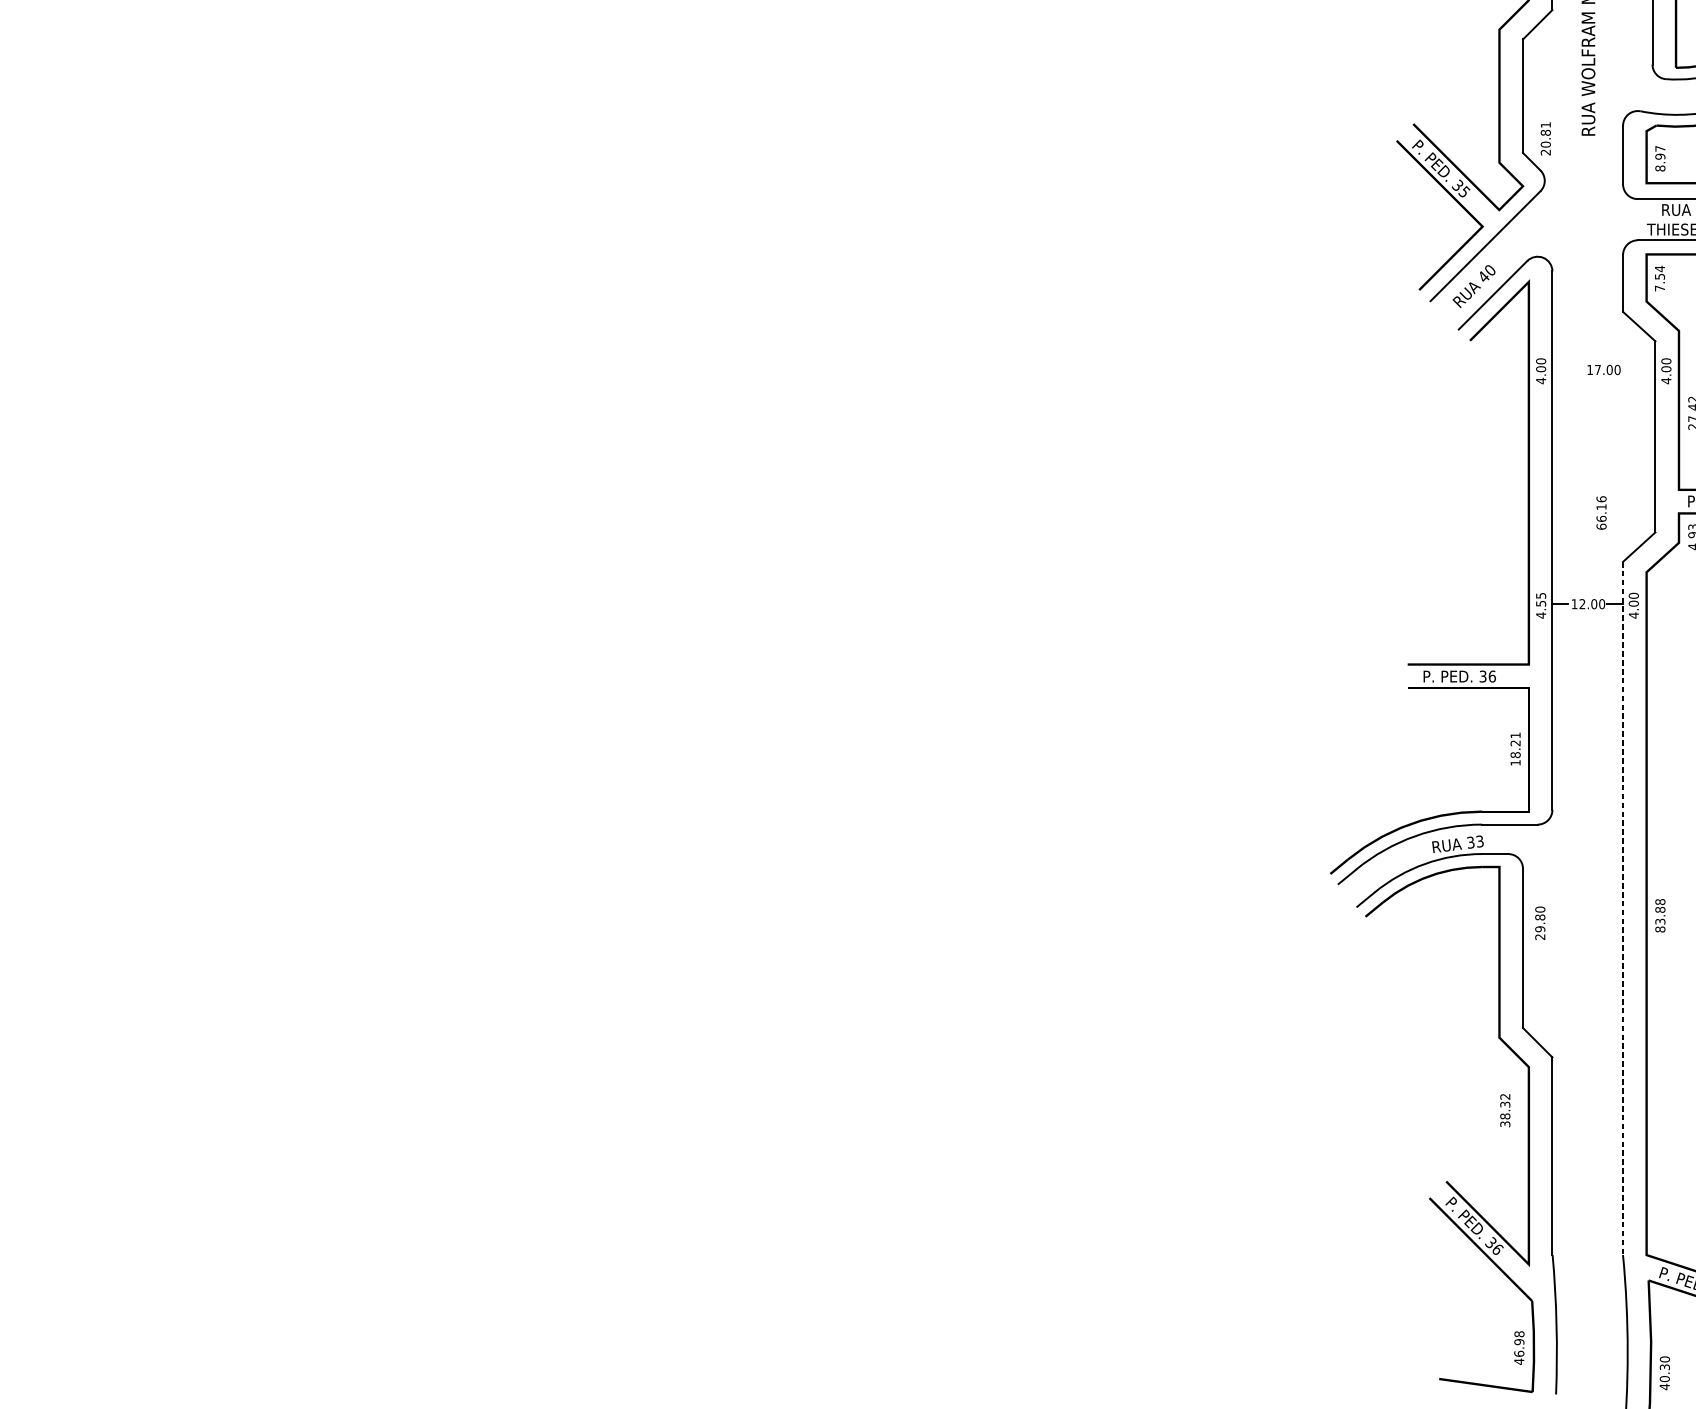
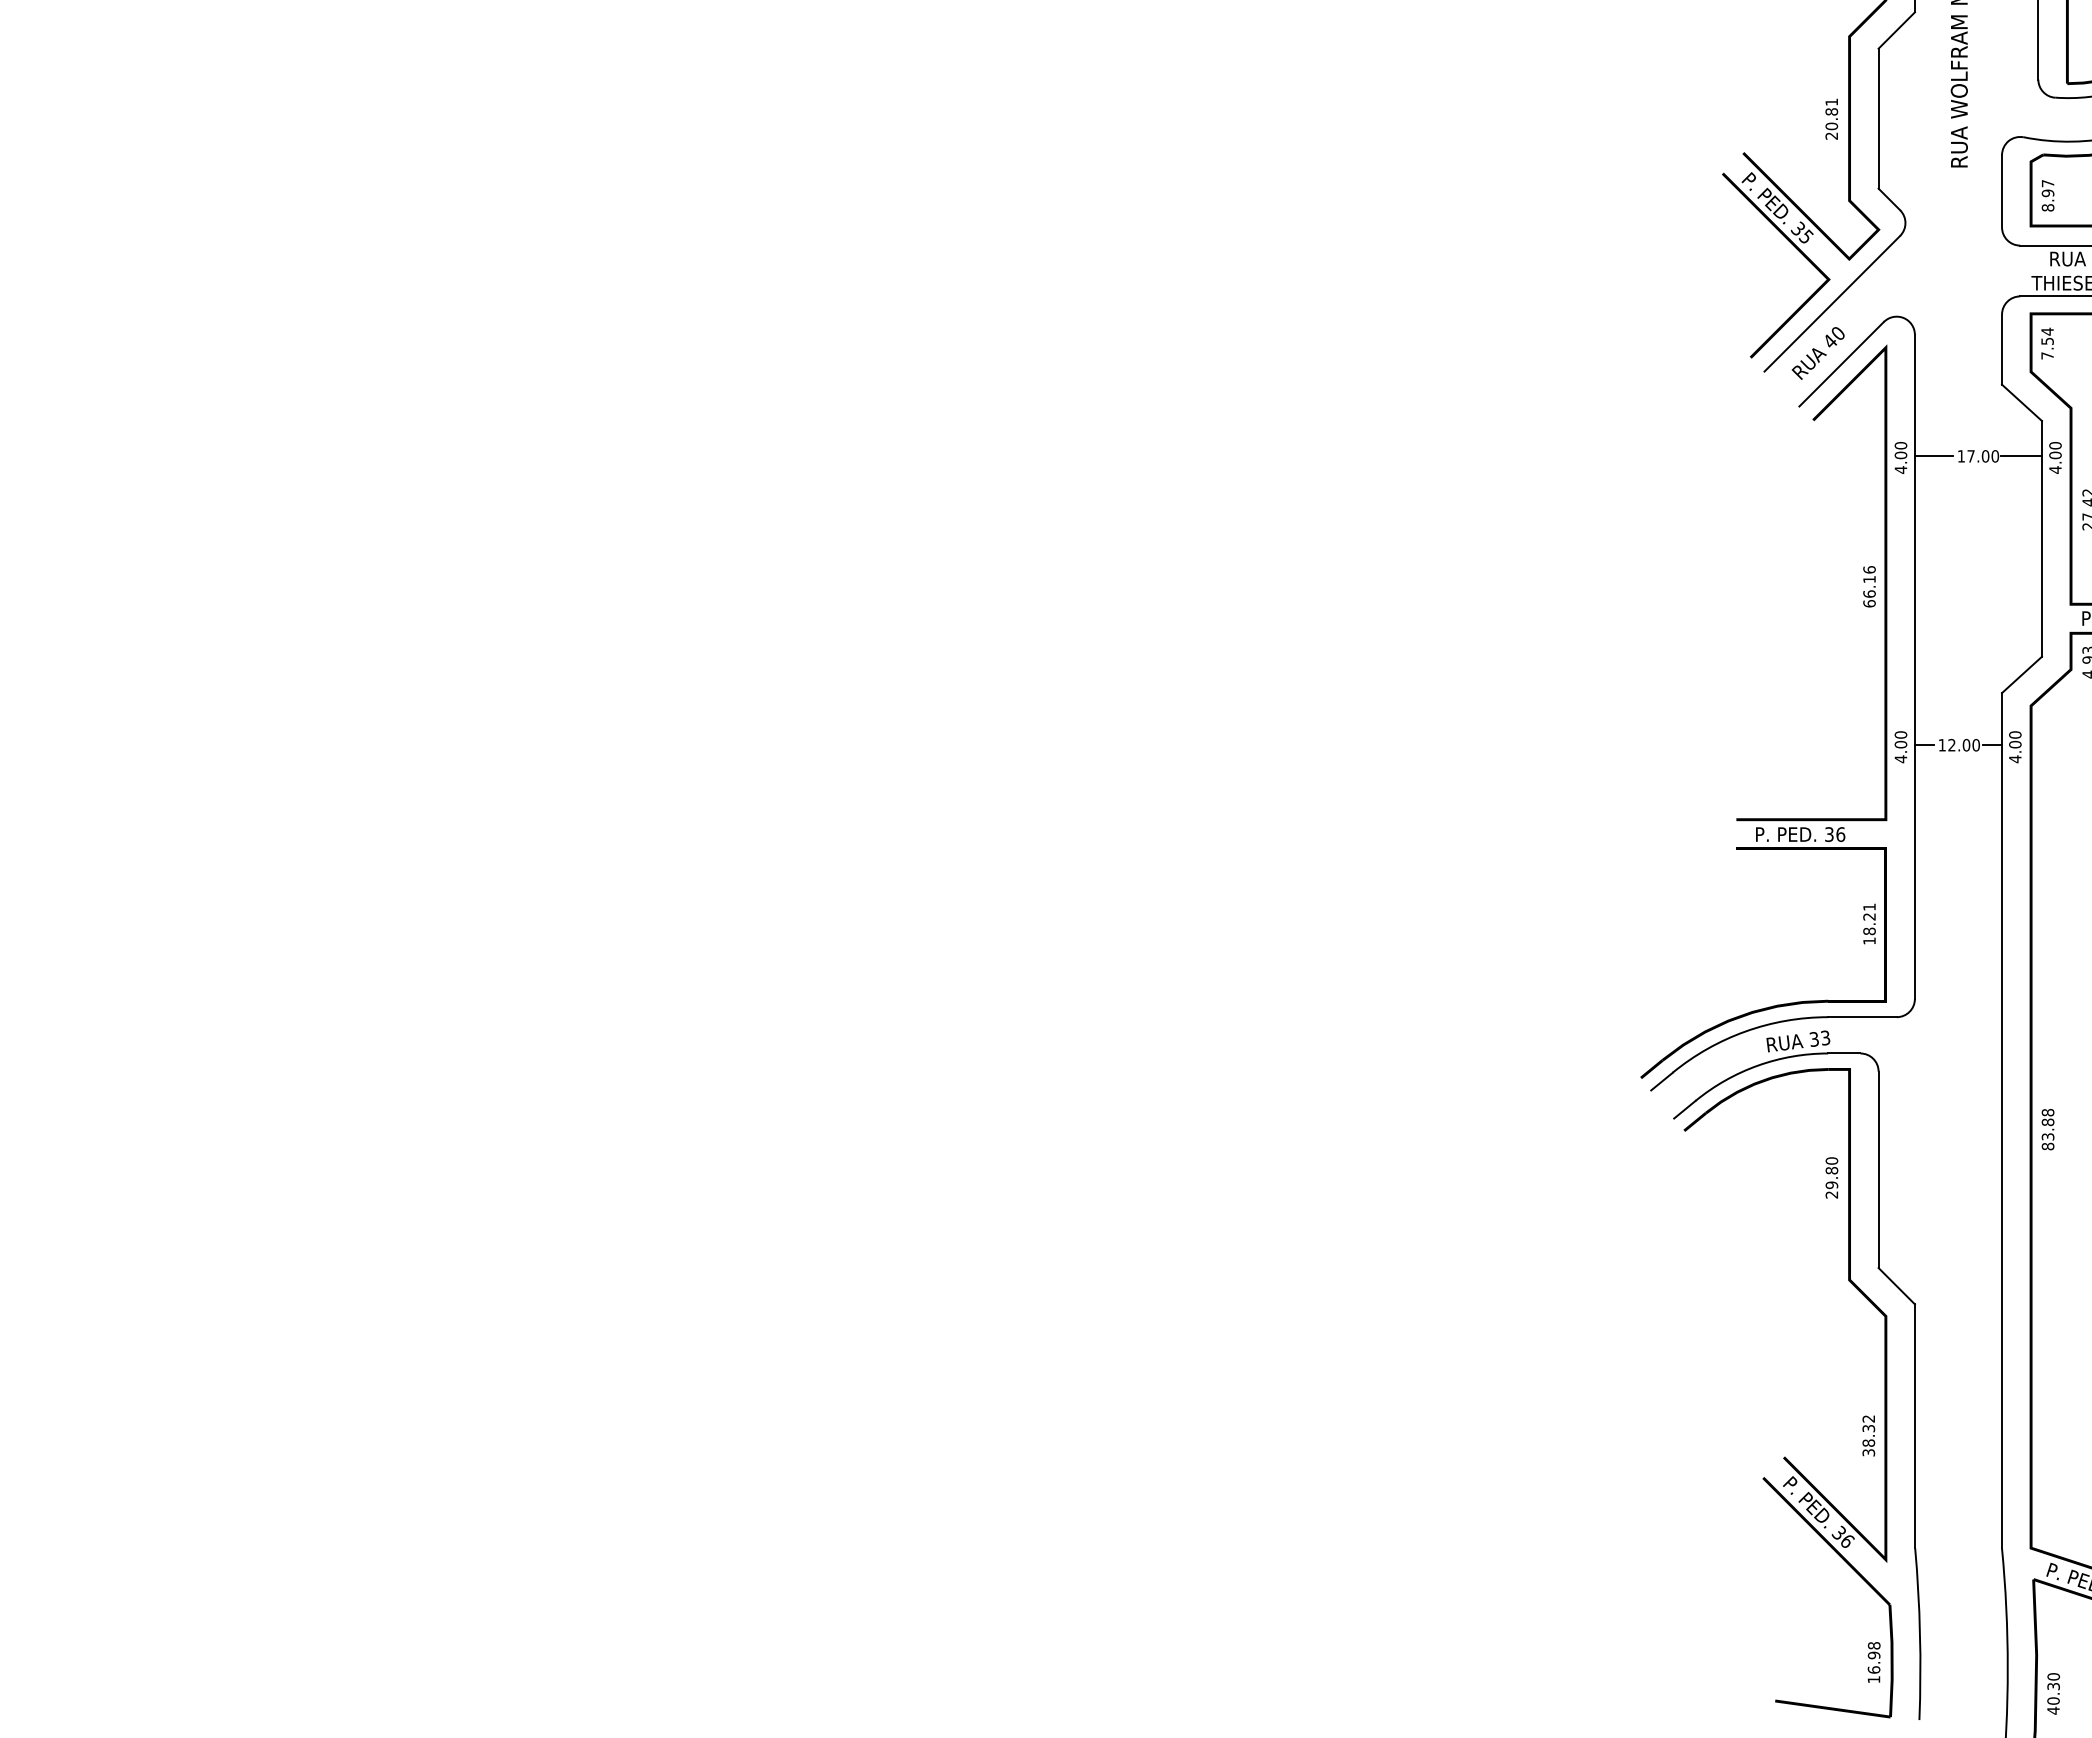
text: (1545, 138) -> (1831, 118), moved
line: (1567, 370) -> (1933, 456), added
line: (1638, 370) -> (2021, 456), added
text: (1601, 512) -> (1869, 586), moved
text: (1540, 599) -> (1900, 739), 4.55 -> 4.00
line: (1623, 908) -> (2002, 1120), dashed -> solid
text: (1539, 922) -> (1831, 1177), moved
text: (1505, 1110) -> (1868, 1435), moved
text: (1518, 1361) -> (1873, 1679), 46.98 -> 16.98

